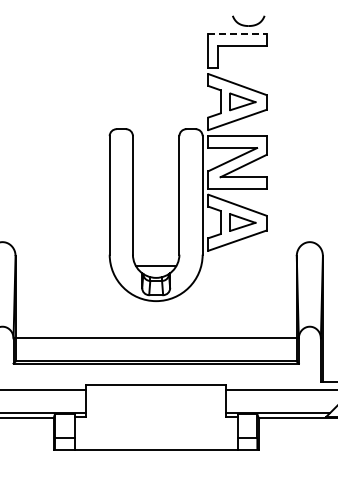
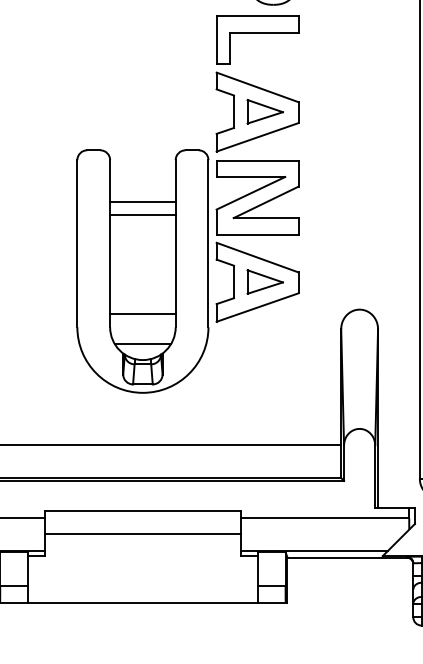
line: (238, 33) -> (259, 15), dashed -> solid
line: (155, 165) -> (141, 201), added
line: (155, 175) -> (141, 215), added
line: (155, 245) -> (141, 314), added
line: (155, 401) -> (141, 534), added

